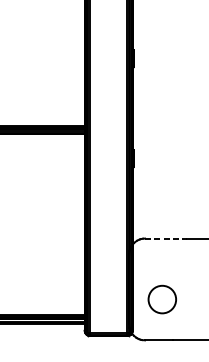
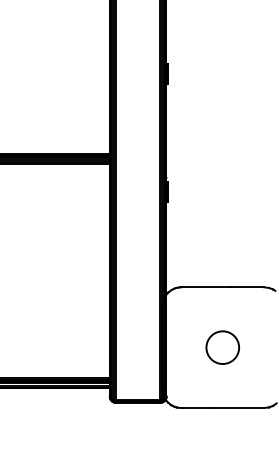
line: (166, 238) -> (206, 287), dashed -> solid
circle: (162, 299) -> (222, 347), moved

